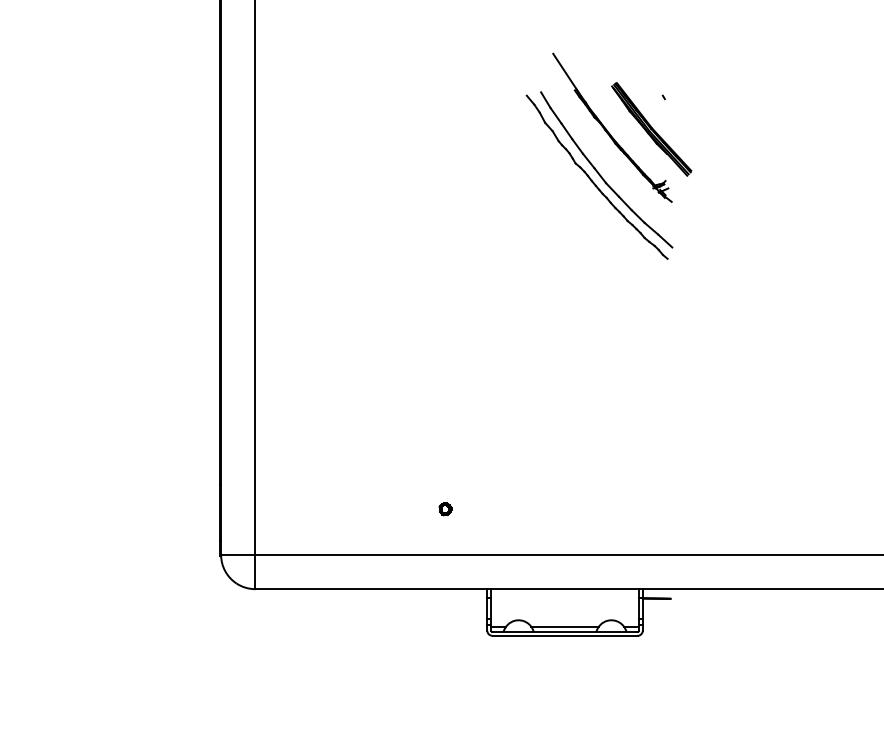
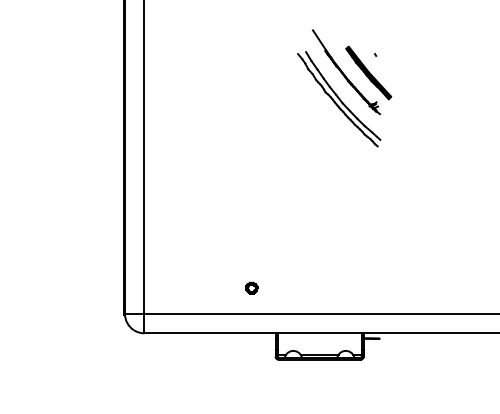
part: (444, 508) -> (251, 287), size x1.67

